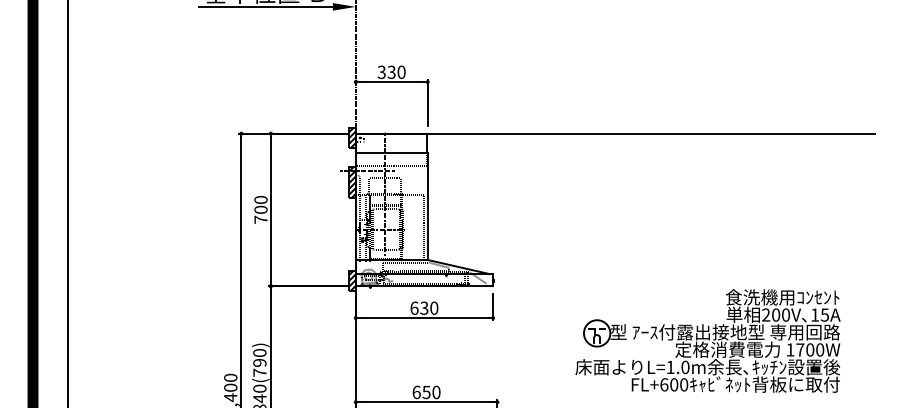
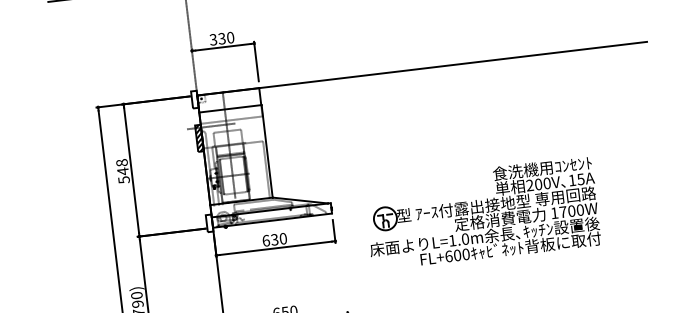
hatch: (352, 137) -> (194, 99), removed
text: (260, 209) -> (122, 171), 700 -> 548
hatch: (352, 280) -> (209, 223), removed
part: (707, 340) -> (481, 213), moved

